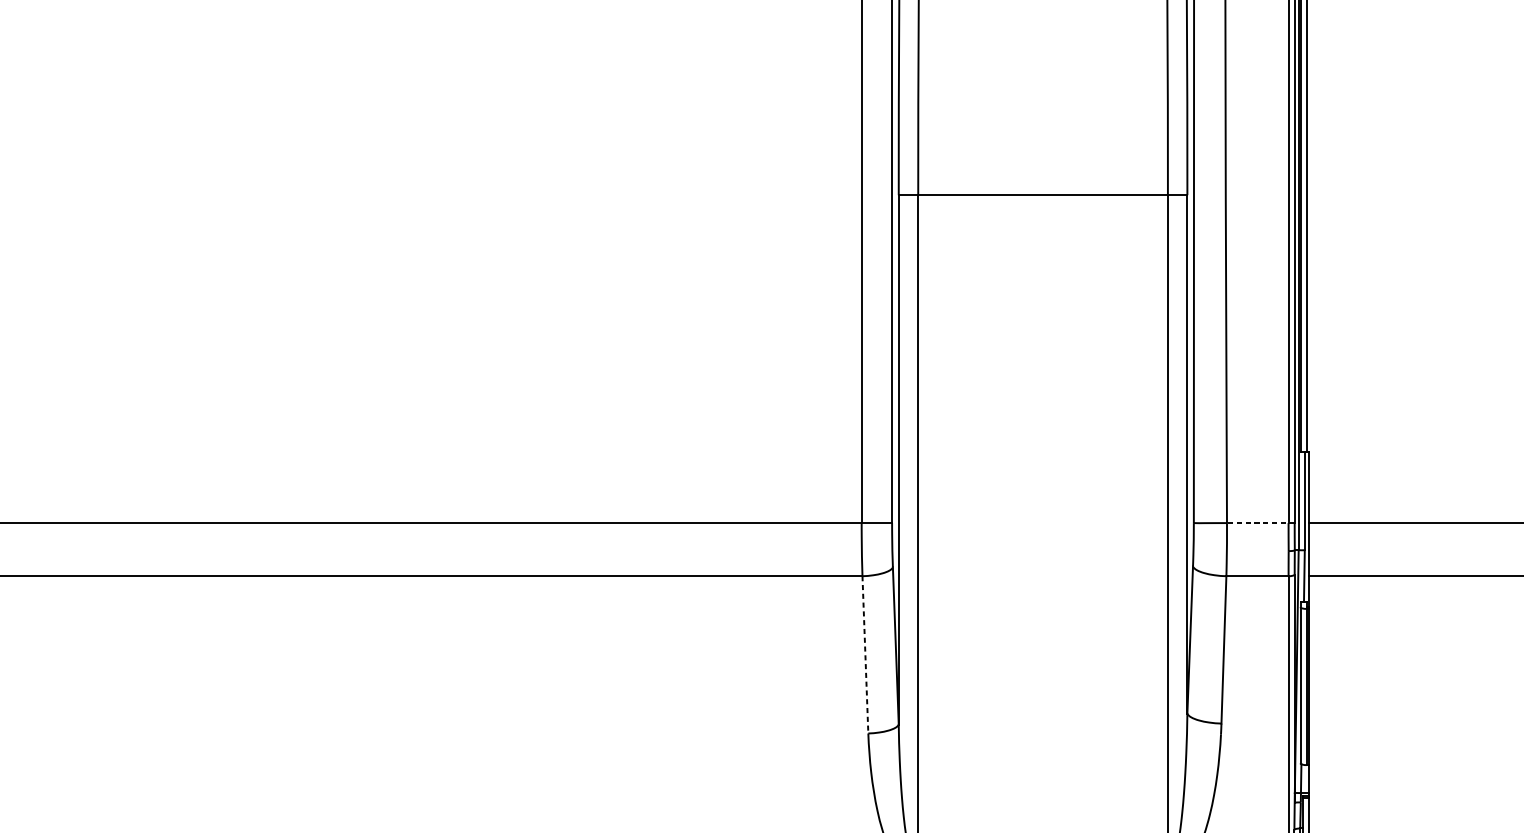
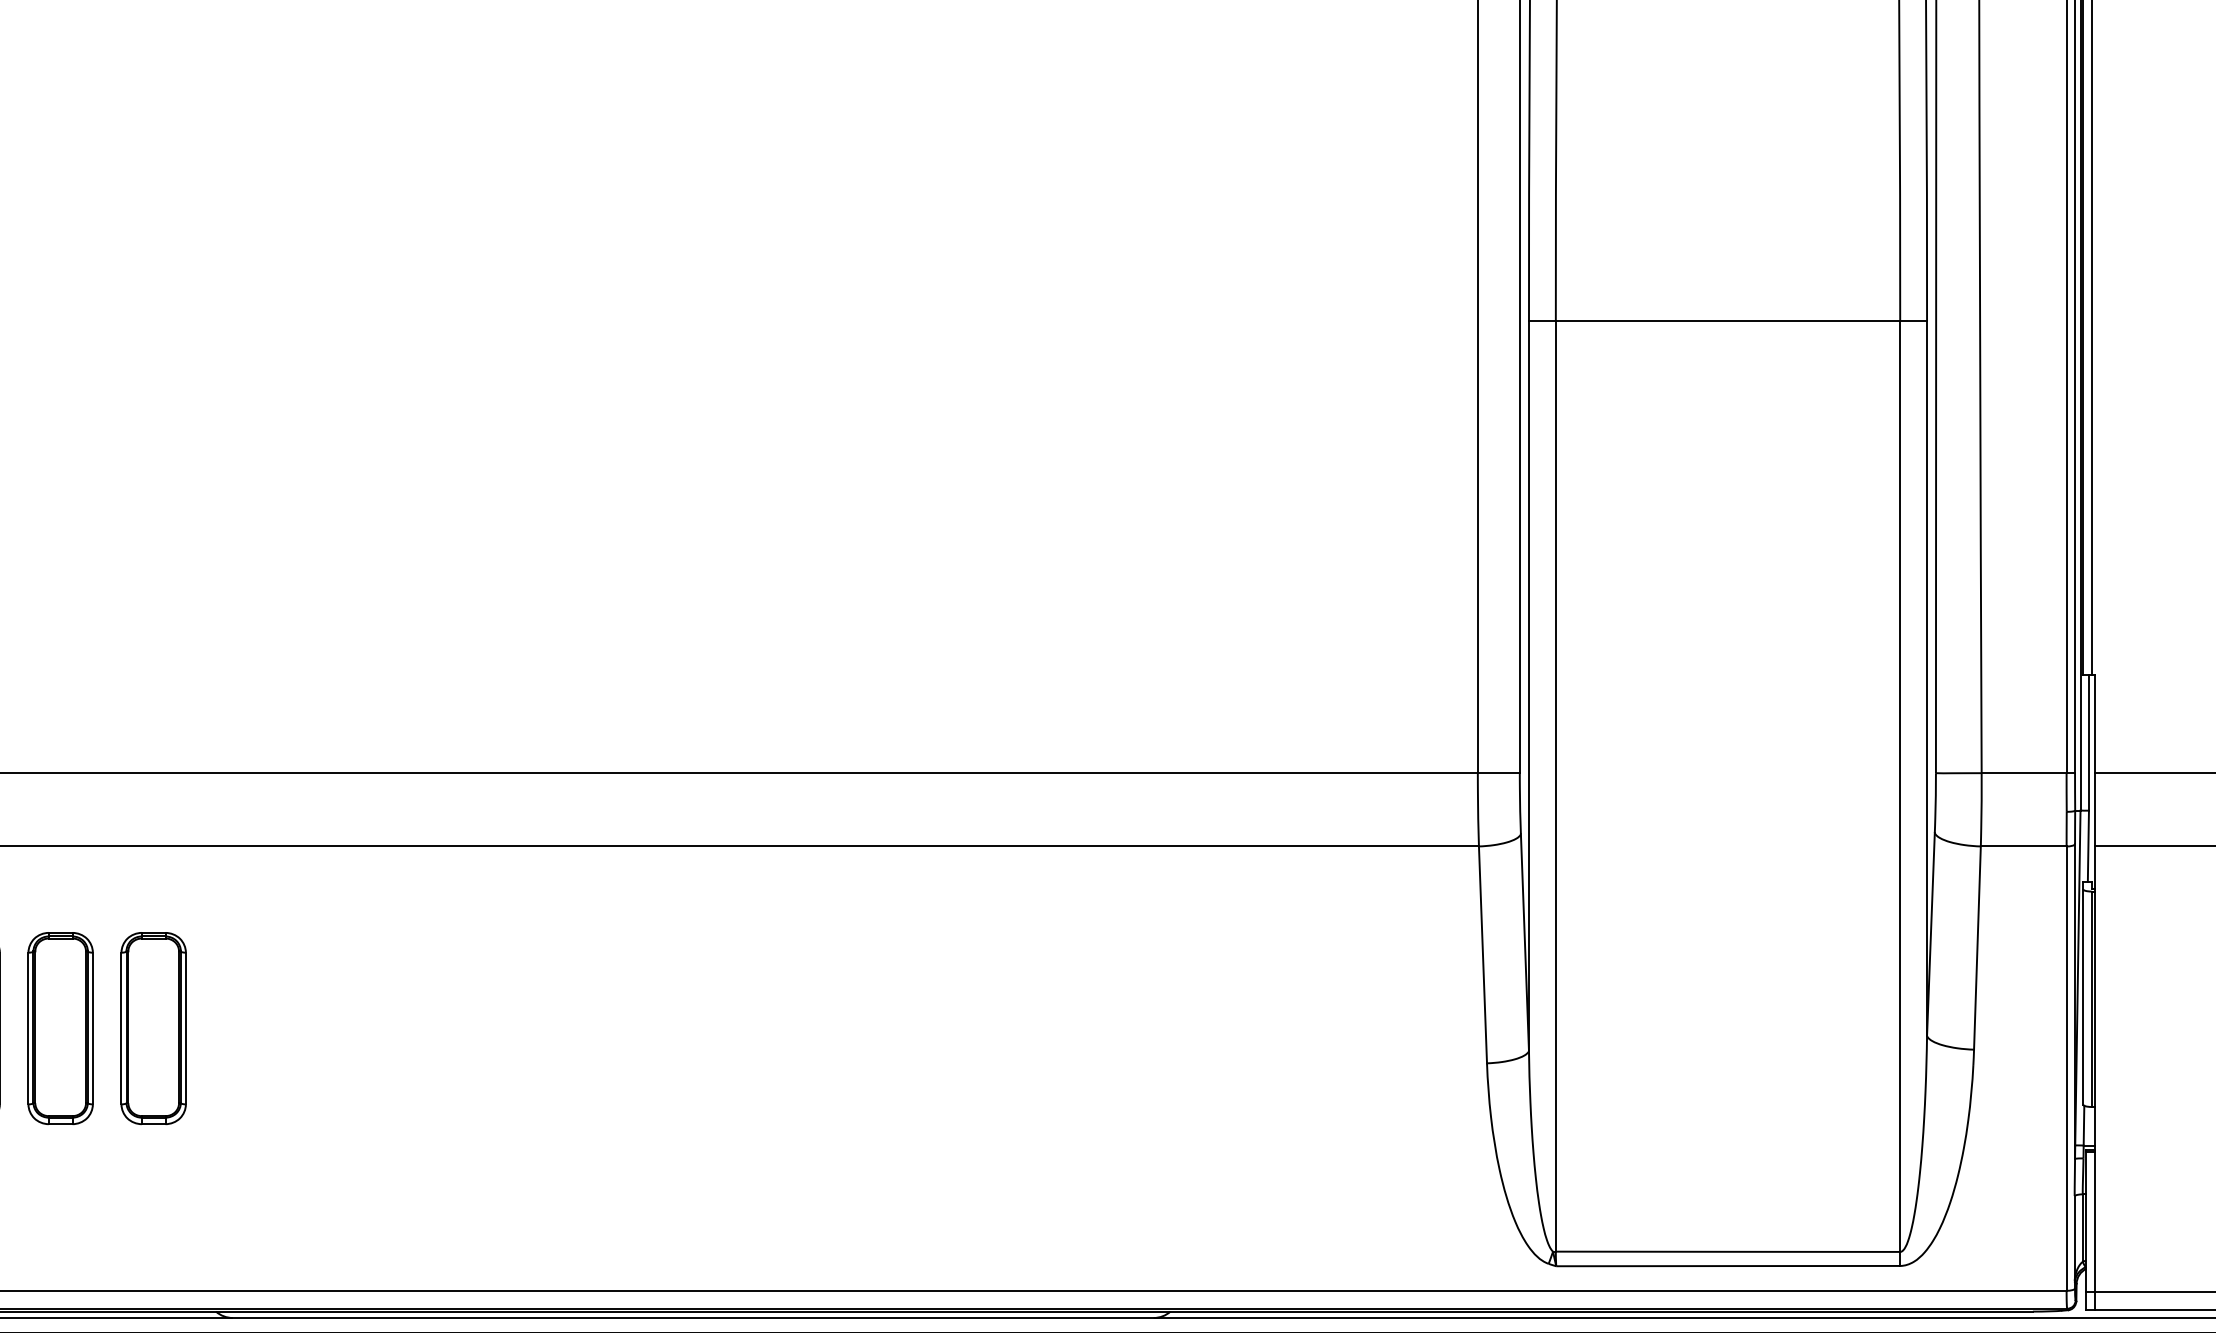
line: (1260, 523) -> (2028, 773), dashed -> solid
line: (865, 654) -> (1482, 954), dashed -> solid

